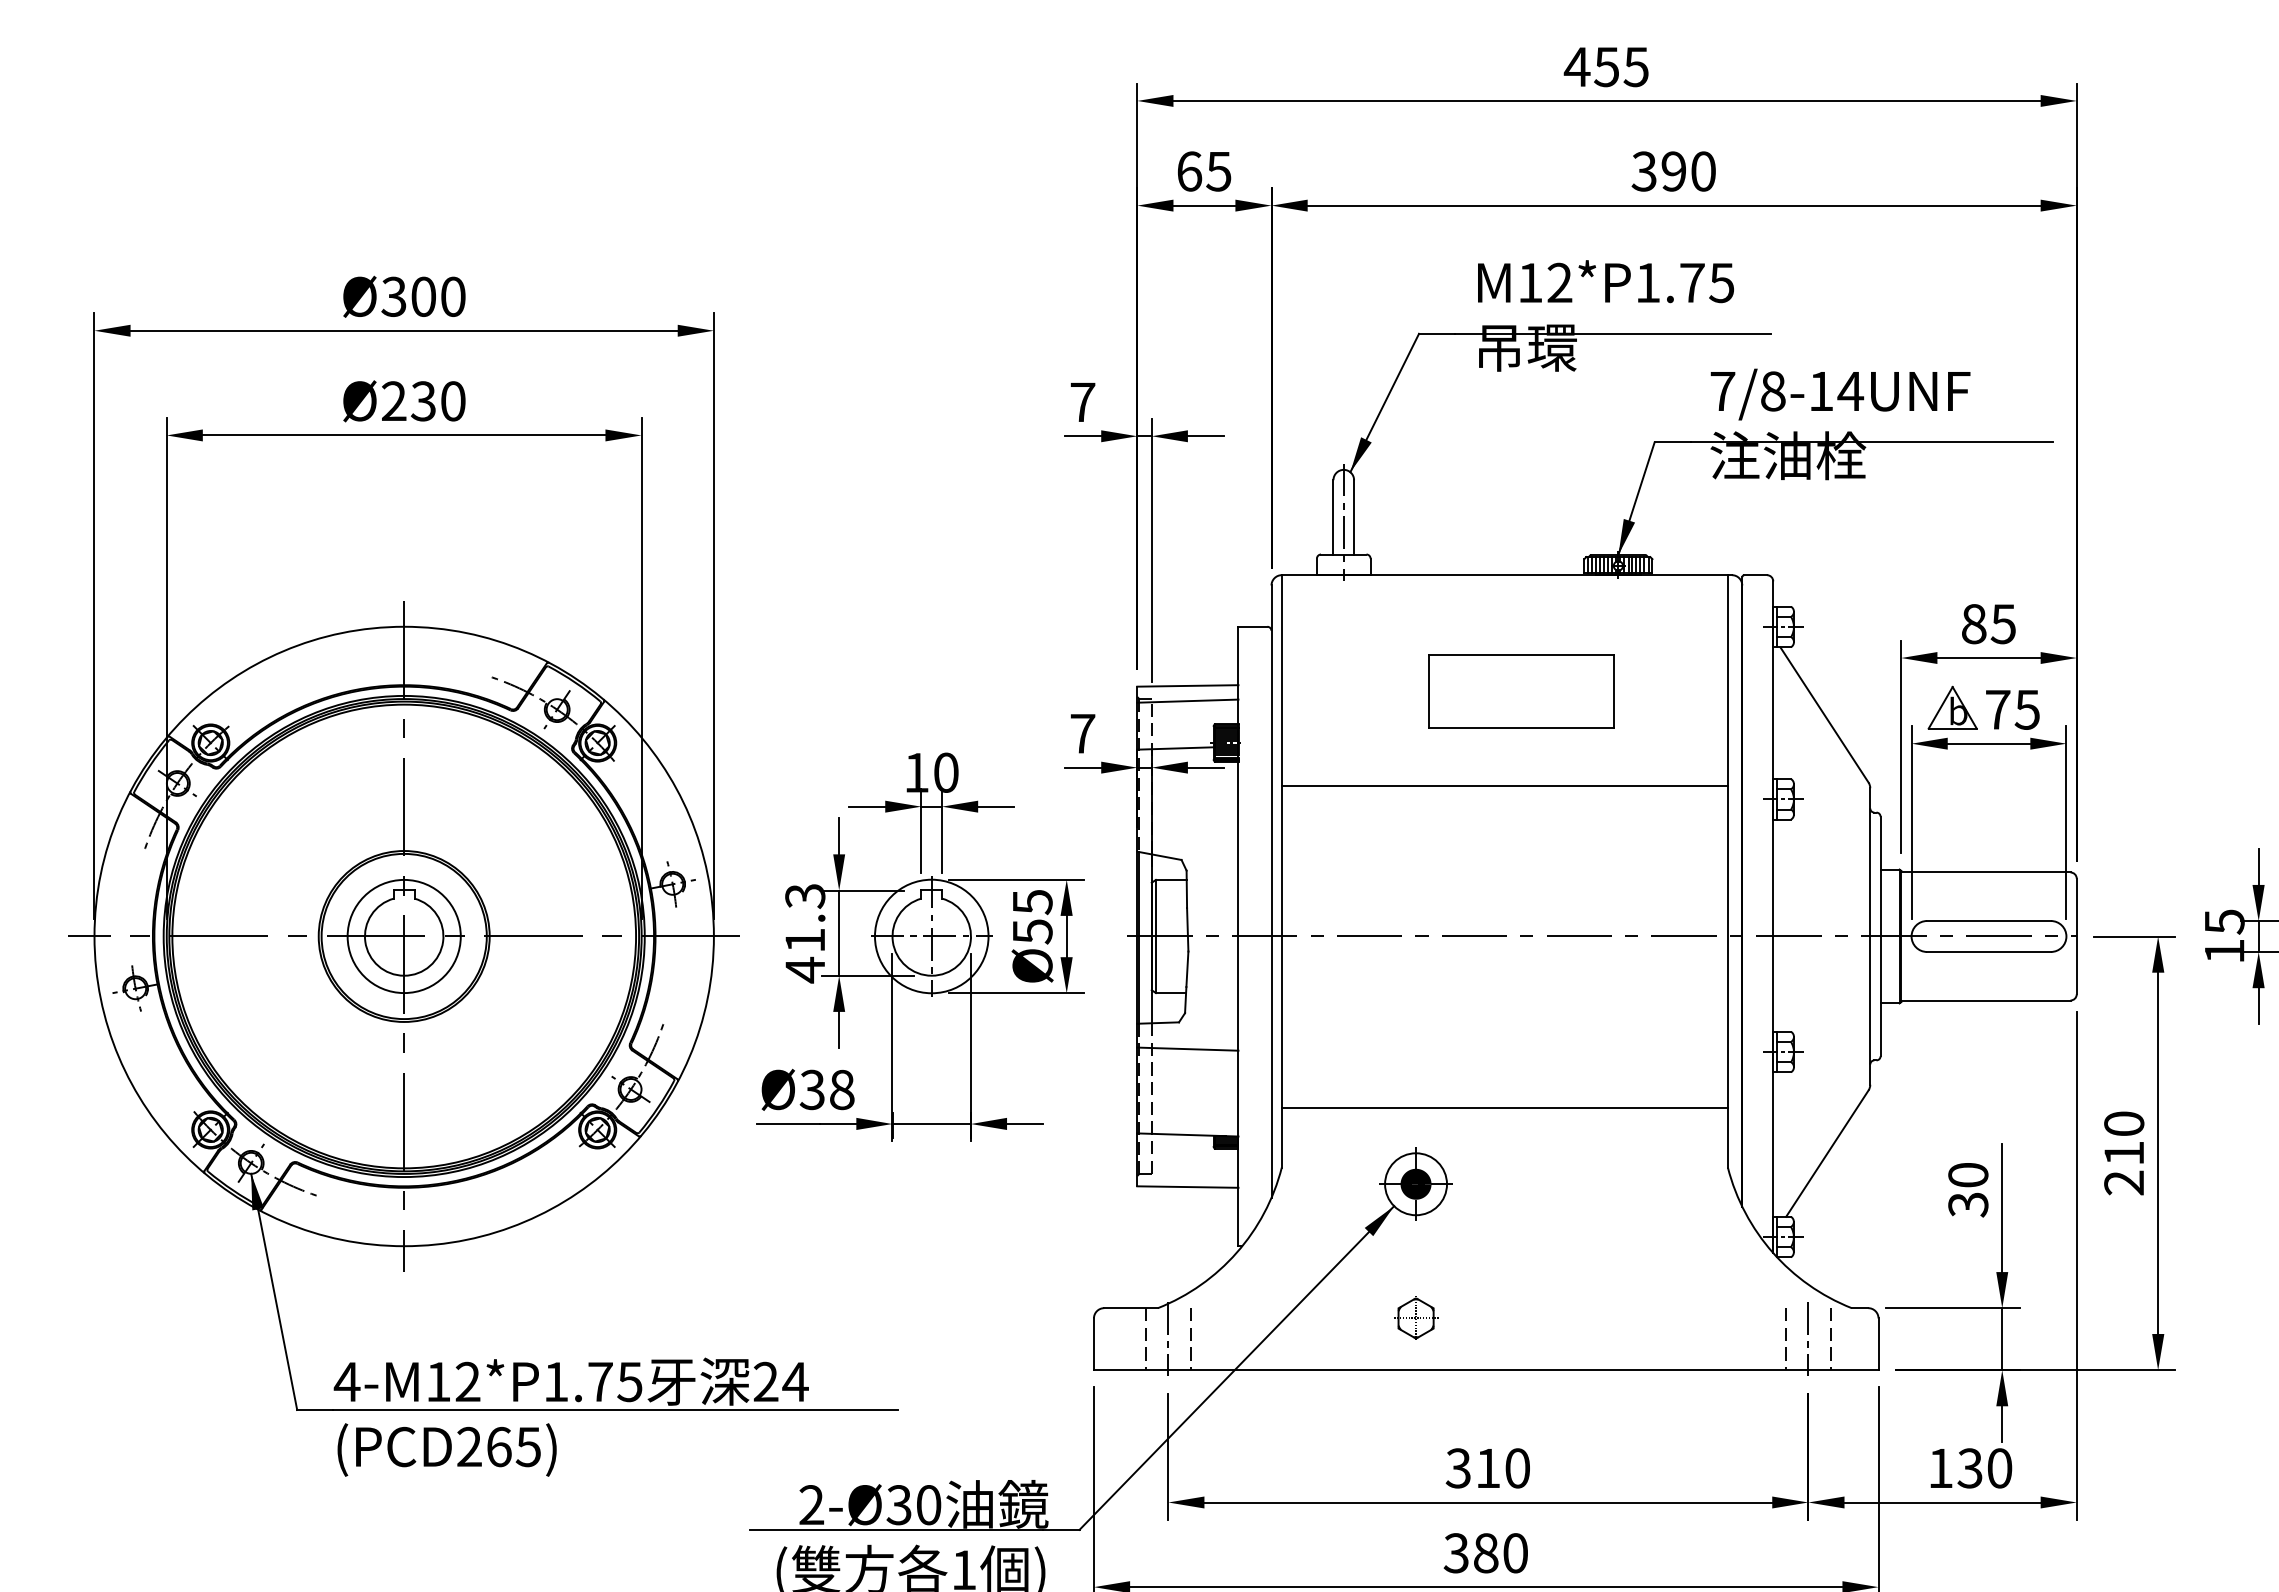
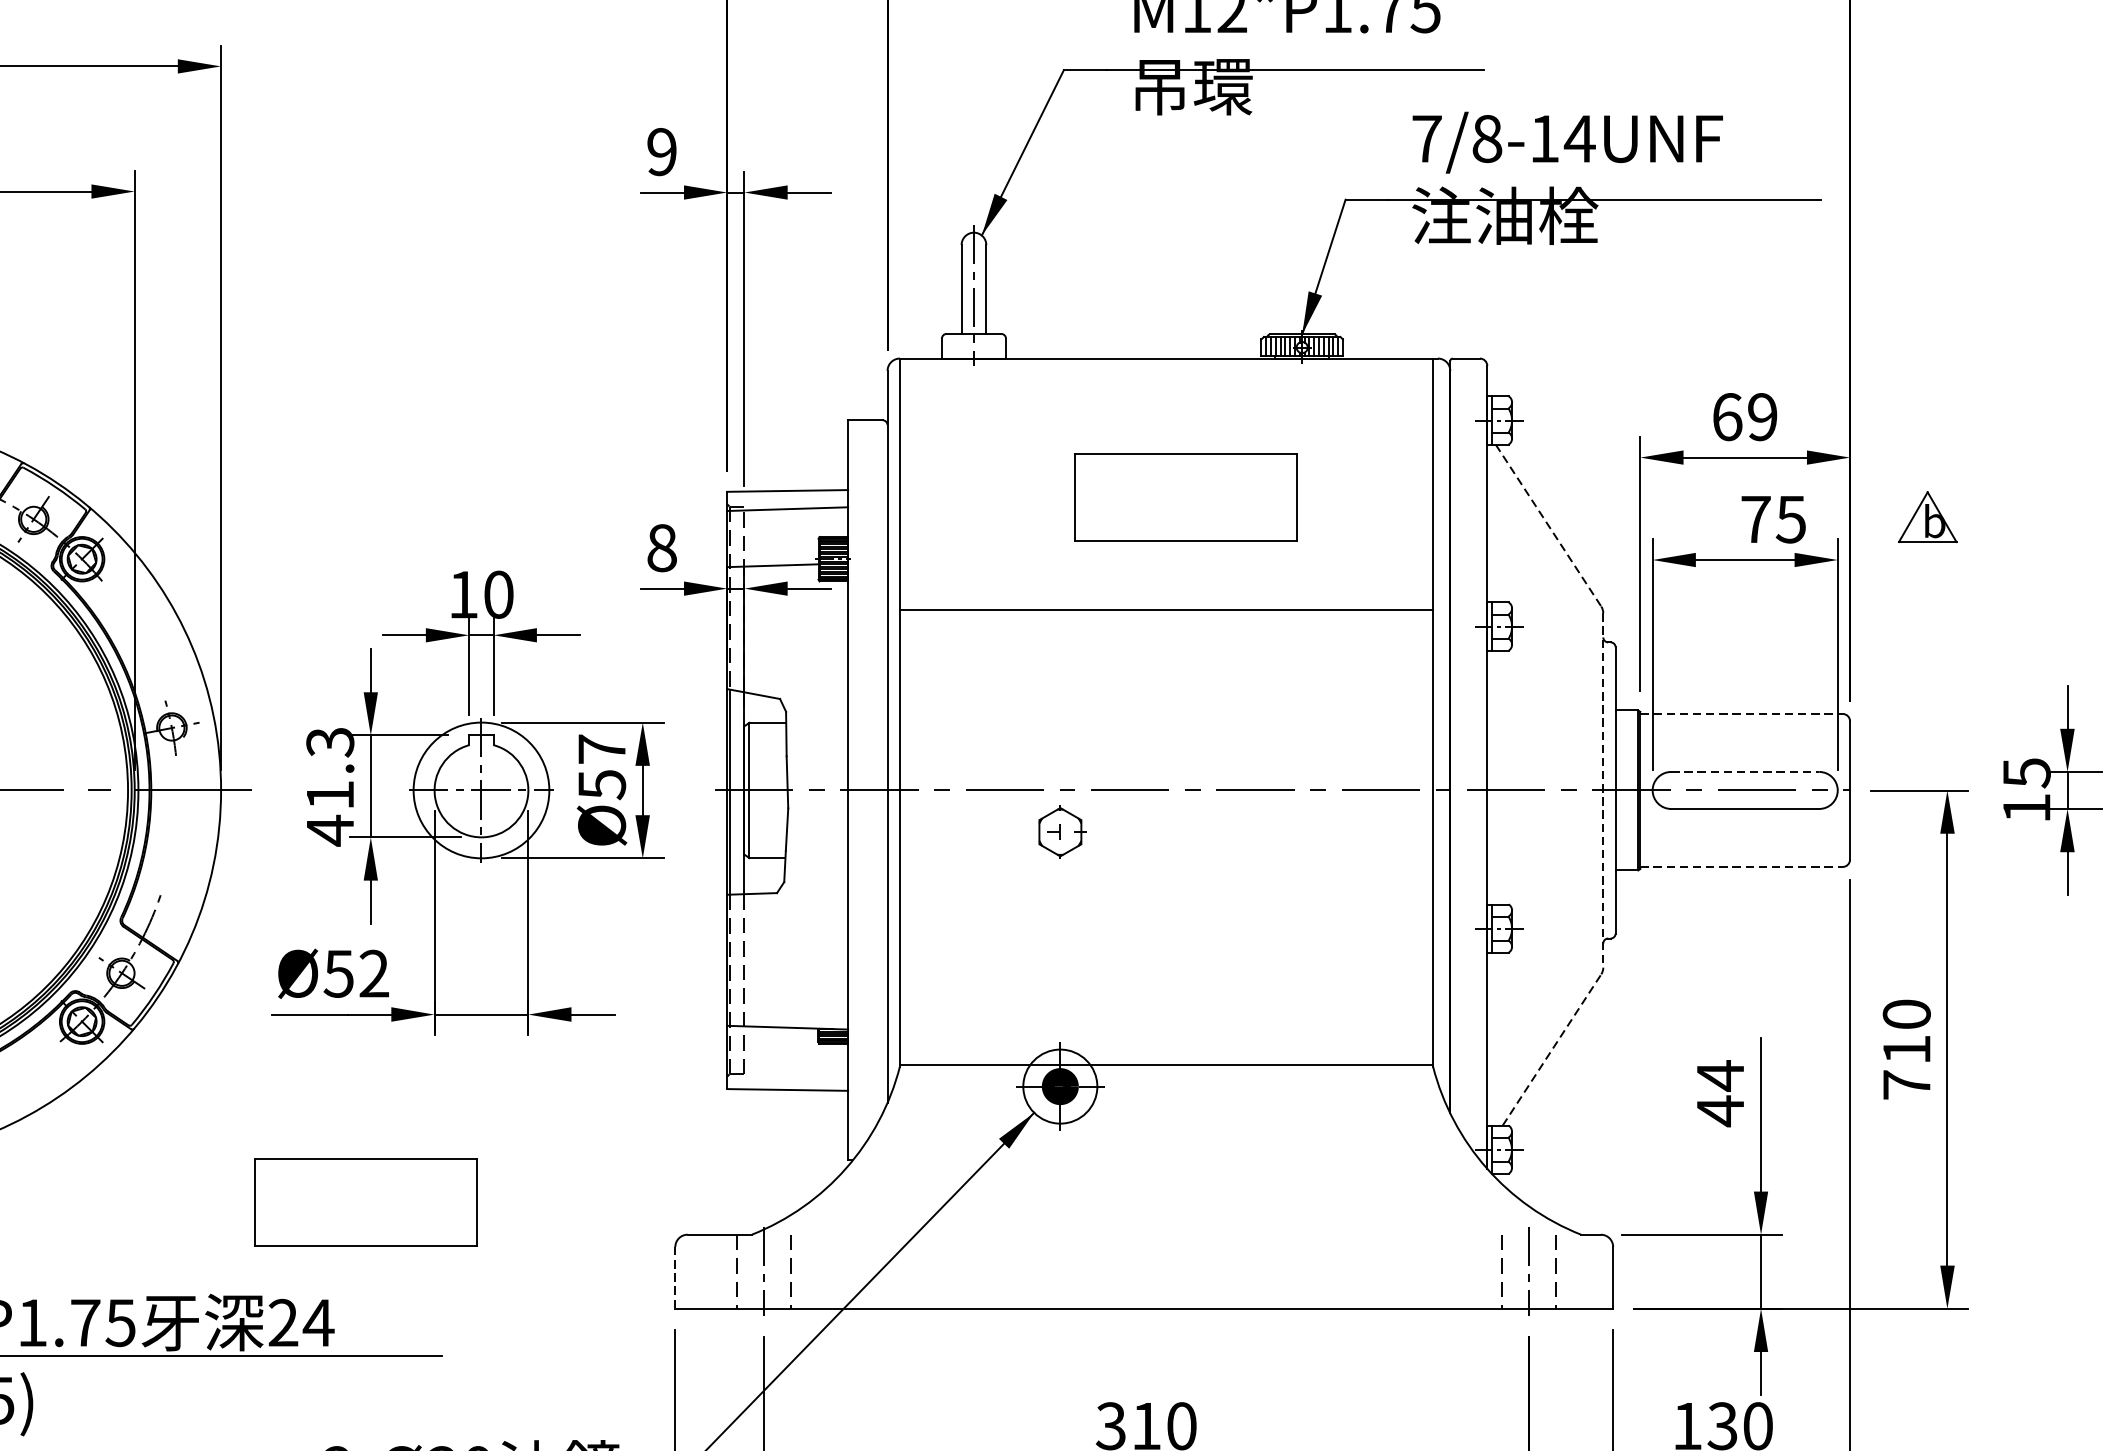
text: (1082, 402) -> (661, 152), 7 -> 9
text: (1988, 624) -> (1744, 417), 85 -> 69
part: (1952, 707) -> (1927, 516), moved
line: (1824, 714) -> (1548, 525), solid -> dashed
text: (1082, 733) -> (661, 547), 7 -> 8
line: (1985, 872) -> (1741, 713), solid -> dashed
text: (1032, 902) -> (601, 749), Ø55 -> Ø57
line: (1989, 921) -> (1745, 772), solid -> dashed
line: (1870, 937) -> (1603, 791), solid -> dashed
line: (1985, 1000) -> (1741, 866), solid -> dashed
line: (1187, 1048) -> (787, 924), removed
text: (826, 1089) -> (355, 973), Ø38 -> Ø52
line: (1504, 1107) -> (1166, 1064), moved
line: (1827, 1153) -> (1552, 1049), solid -> dashed
text: (2123, 1182) -> (1905, 1084), 210 -> 710
text: (1968, 1190) -> (1720, 1094), 30 -> 44
part: (835, 1281) -> (366, 1202), added
part: (1416, 1317) -> (1060, 831), moved
line: (1093, 1344) -> (674, 1278), solid -> dashed

